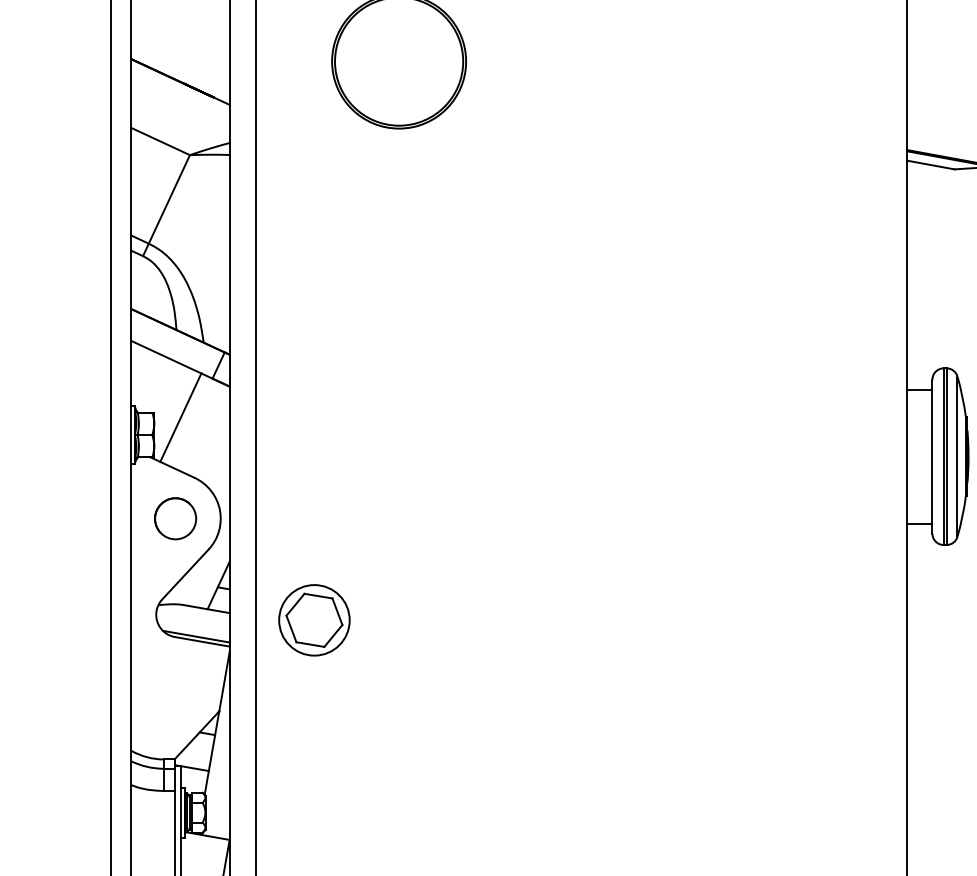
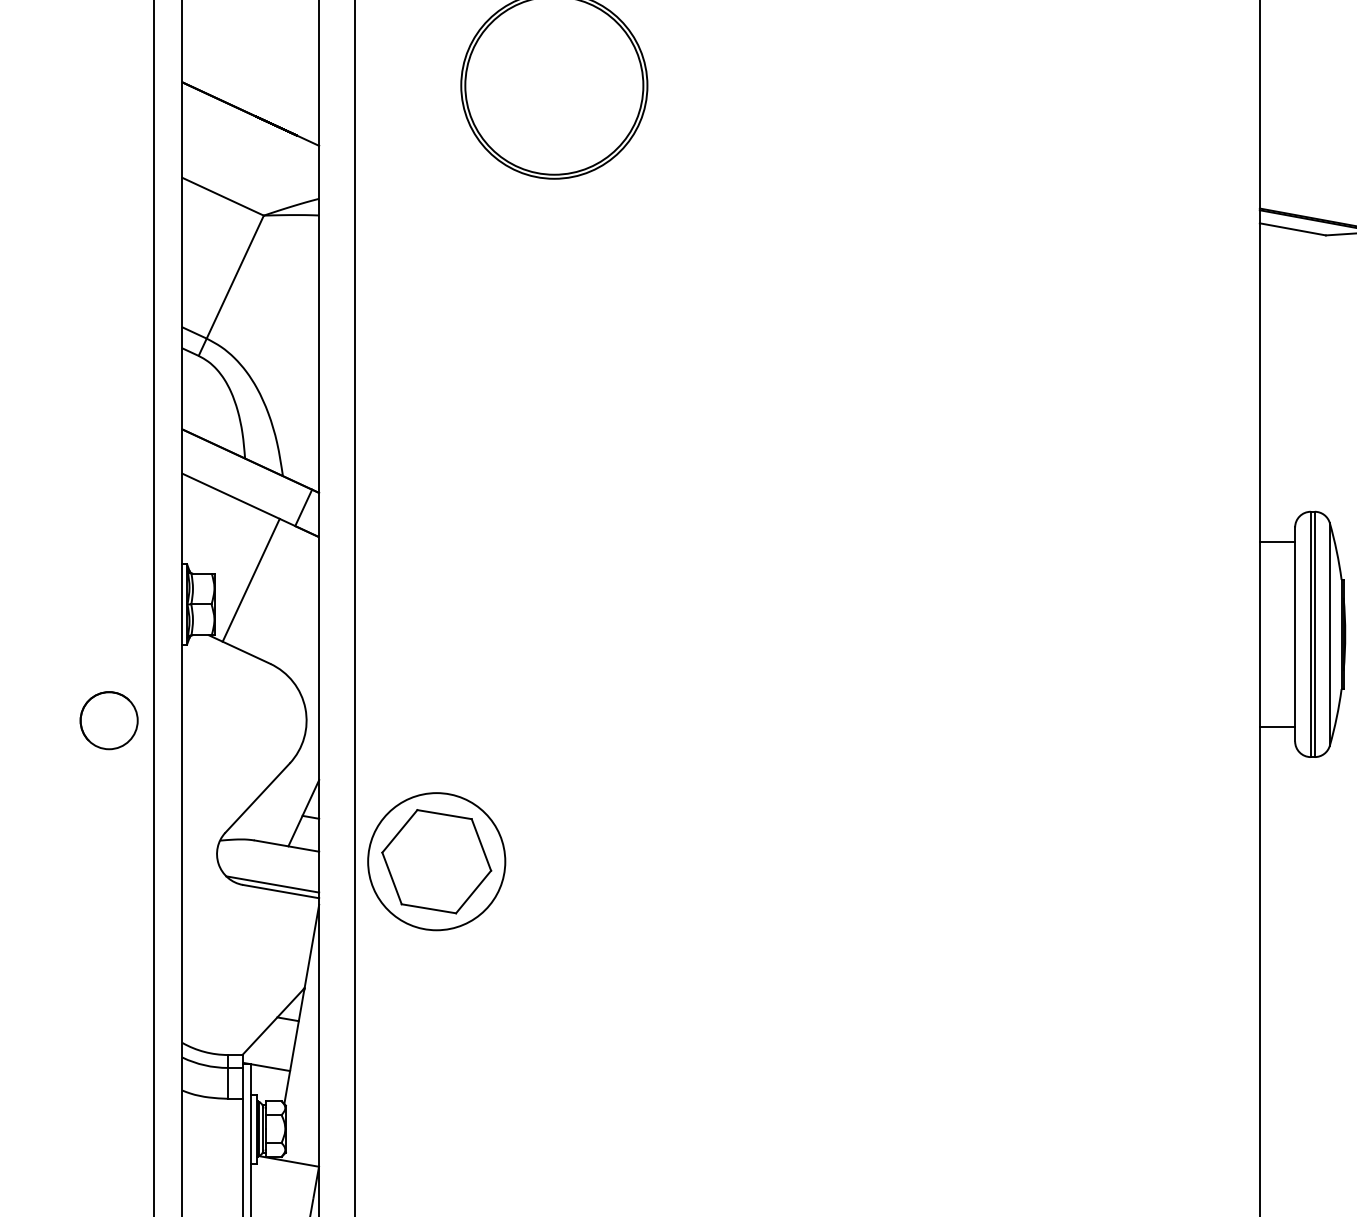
circle: (175, 518) -> (109, 720), moved
part: (314, 620) -> (436, 861), size x1.4

